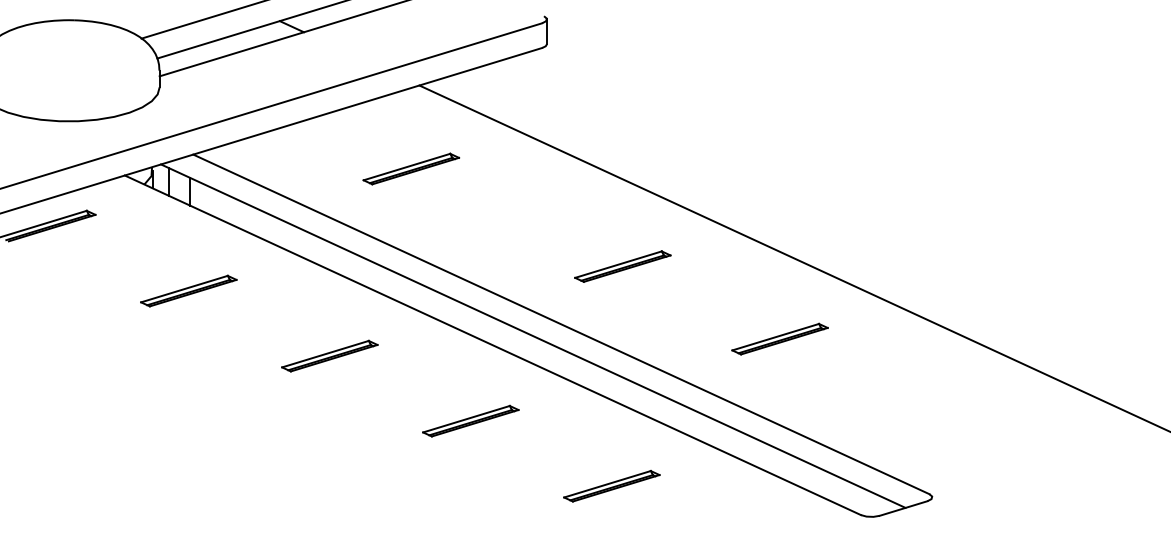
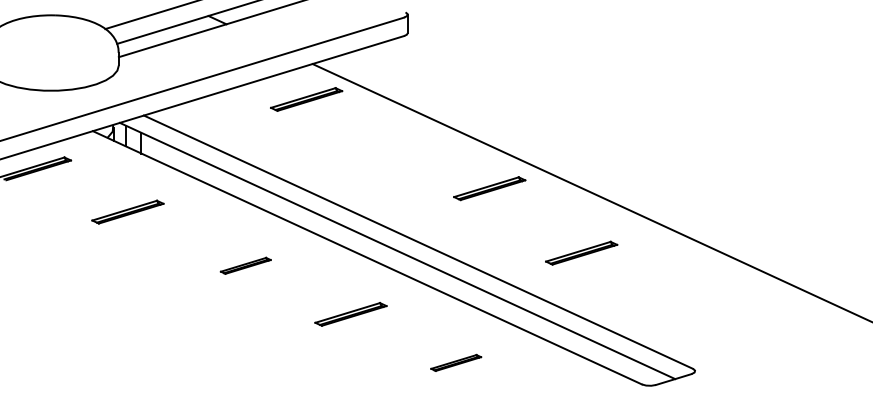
part: (411, 168) -> (306, 99), moved
part: (622, 266) -> (489, 188), moved
part: (188, 290) -> (127, 211), moved
part: (329, 355) -> (245, 265), size x0.7
part: (611, 486) -> (455, 363), size x0.7

